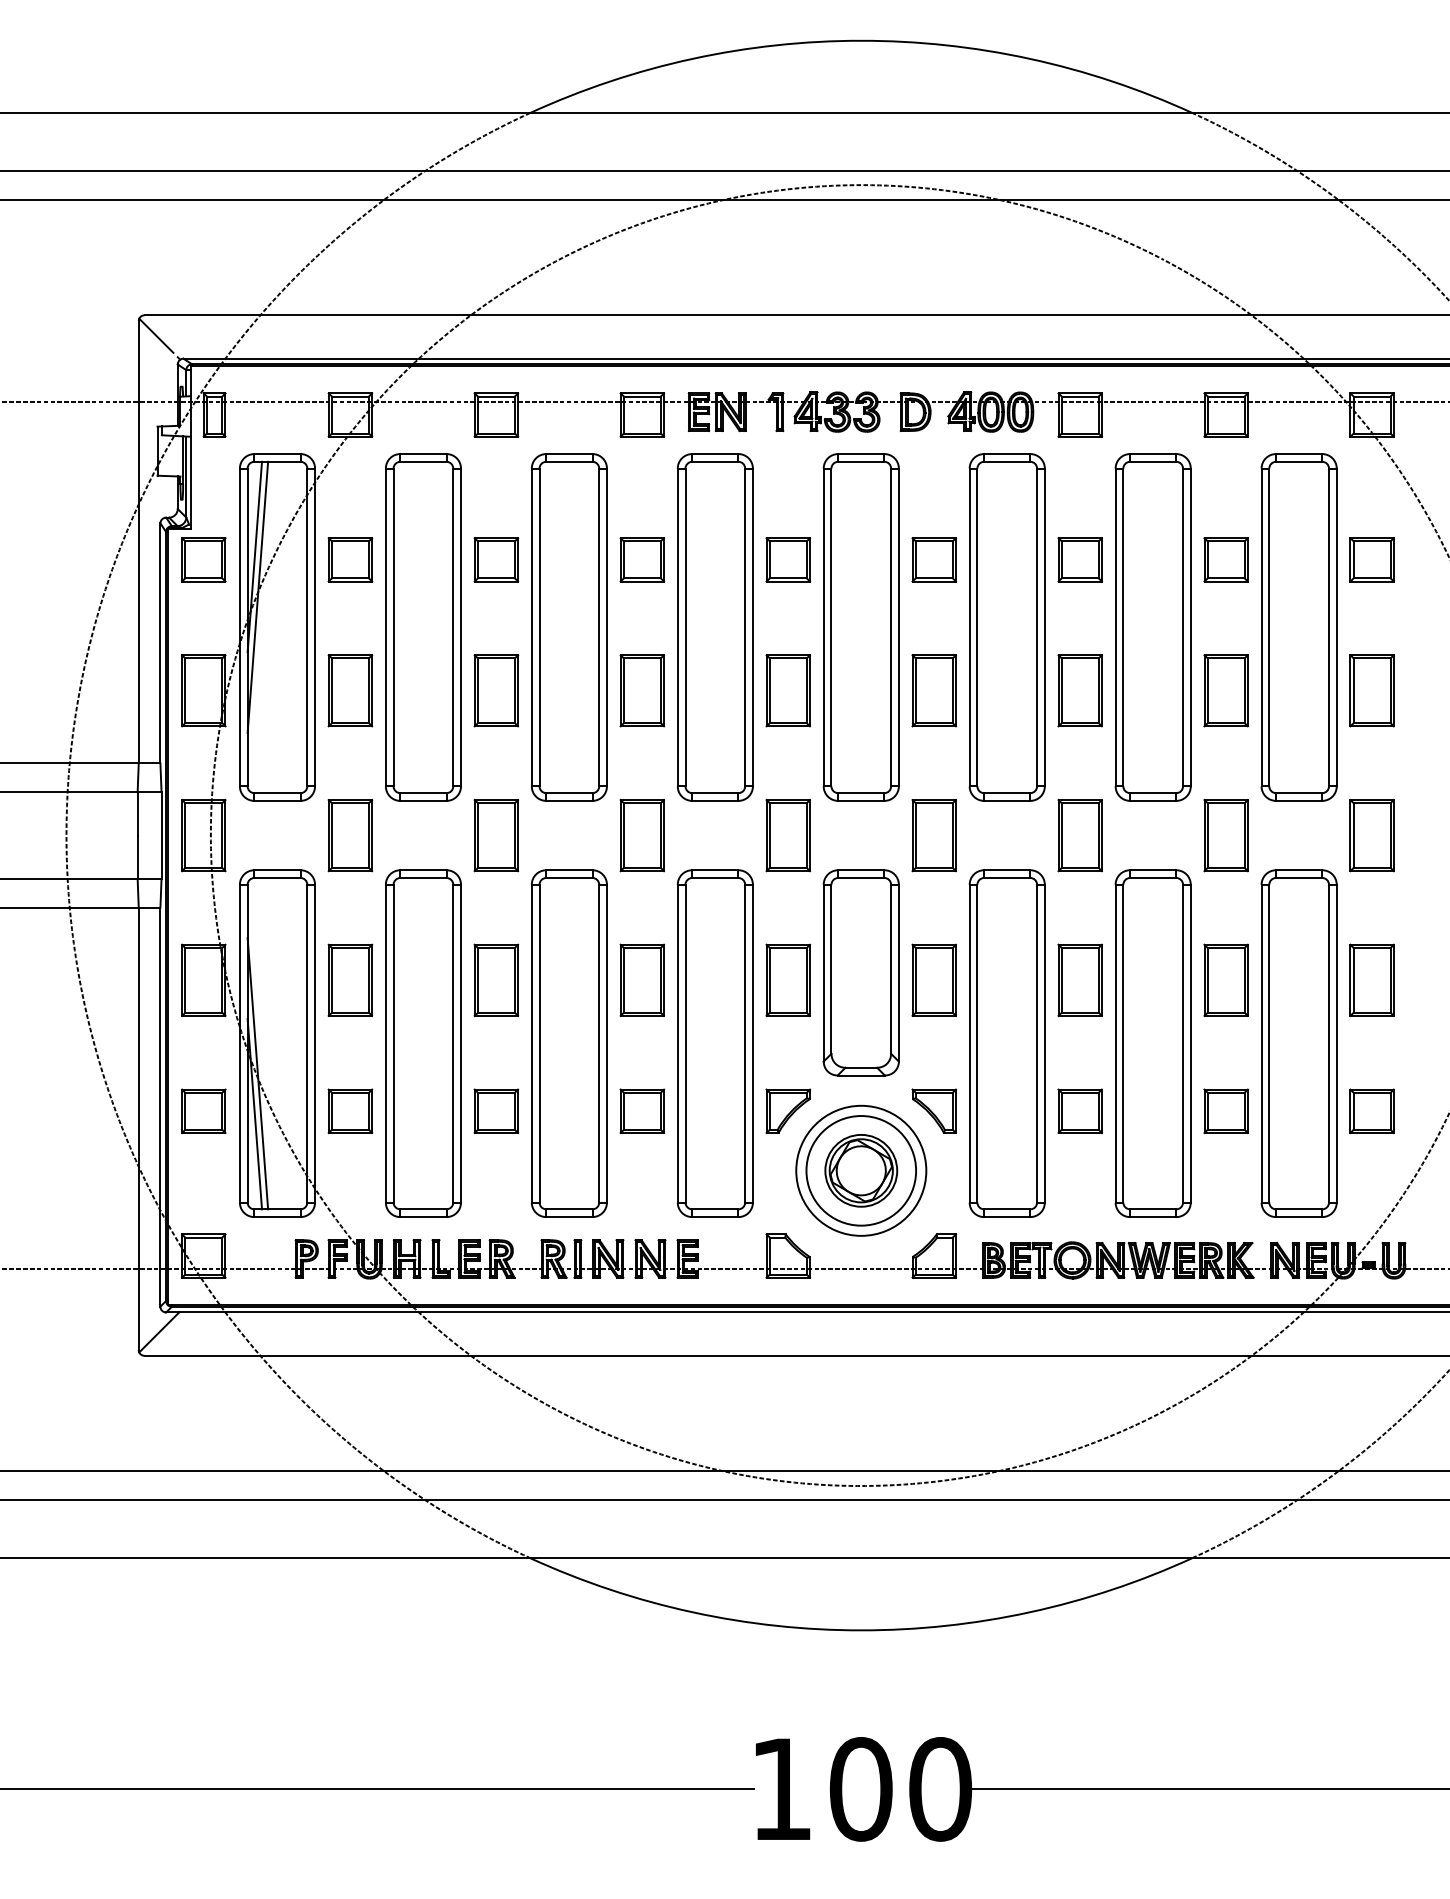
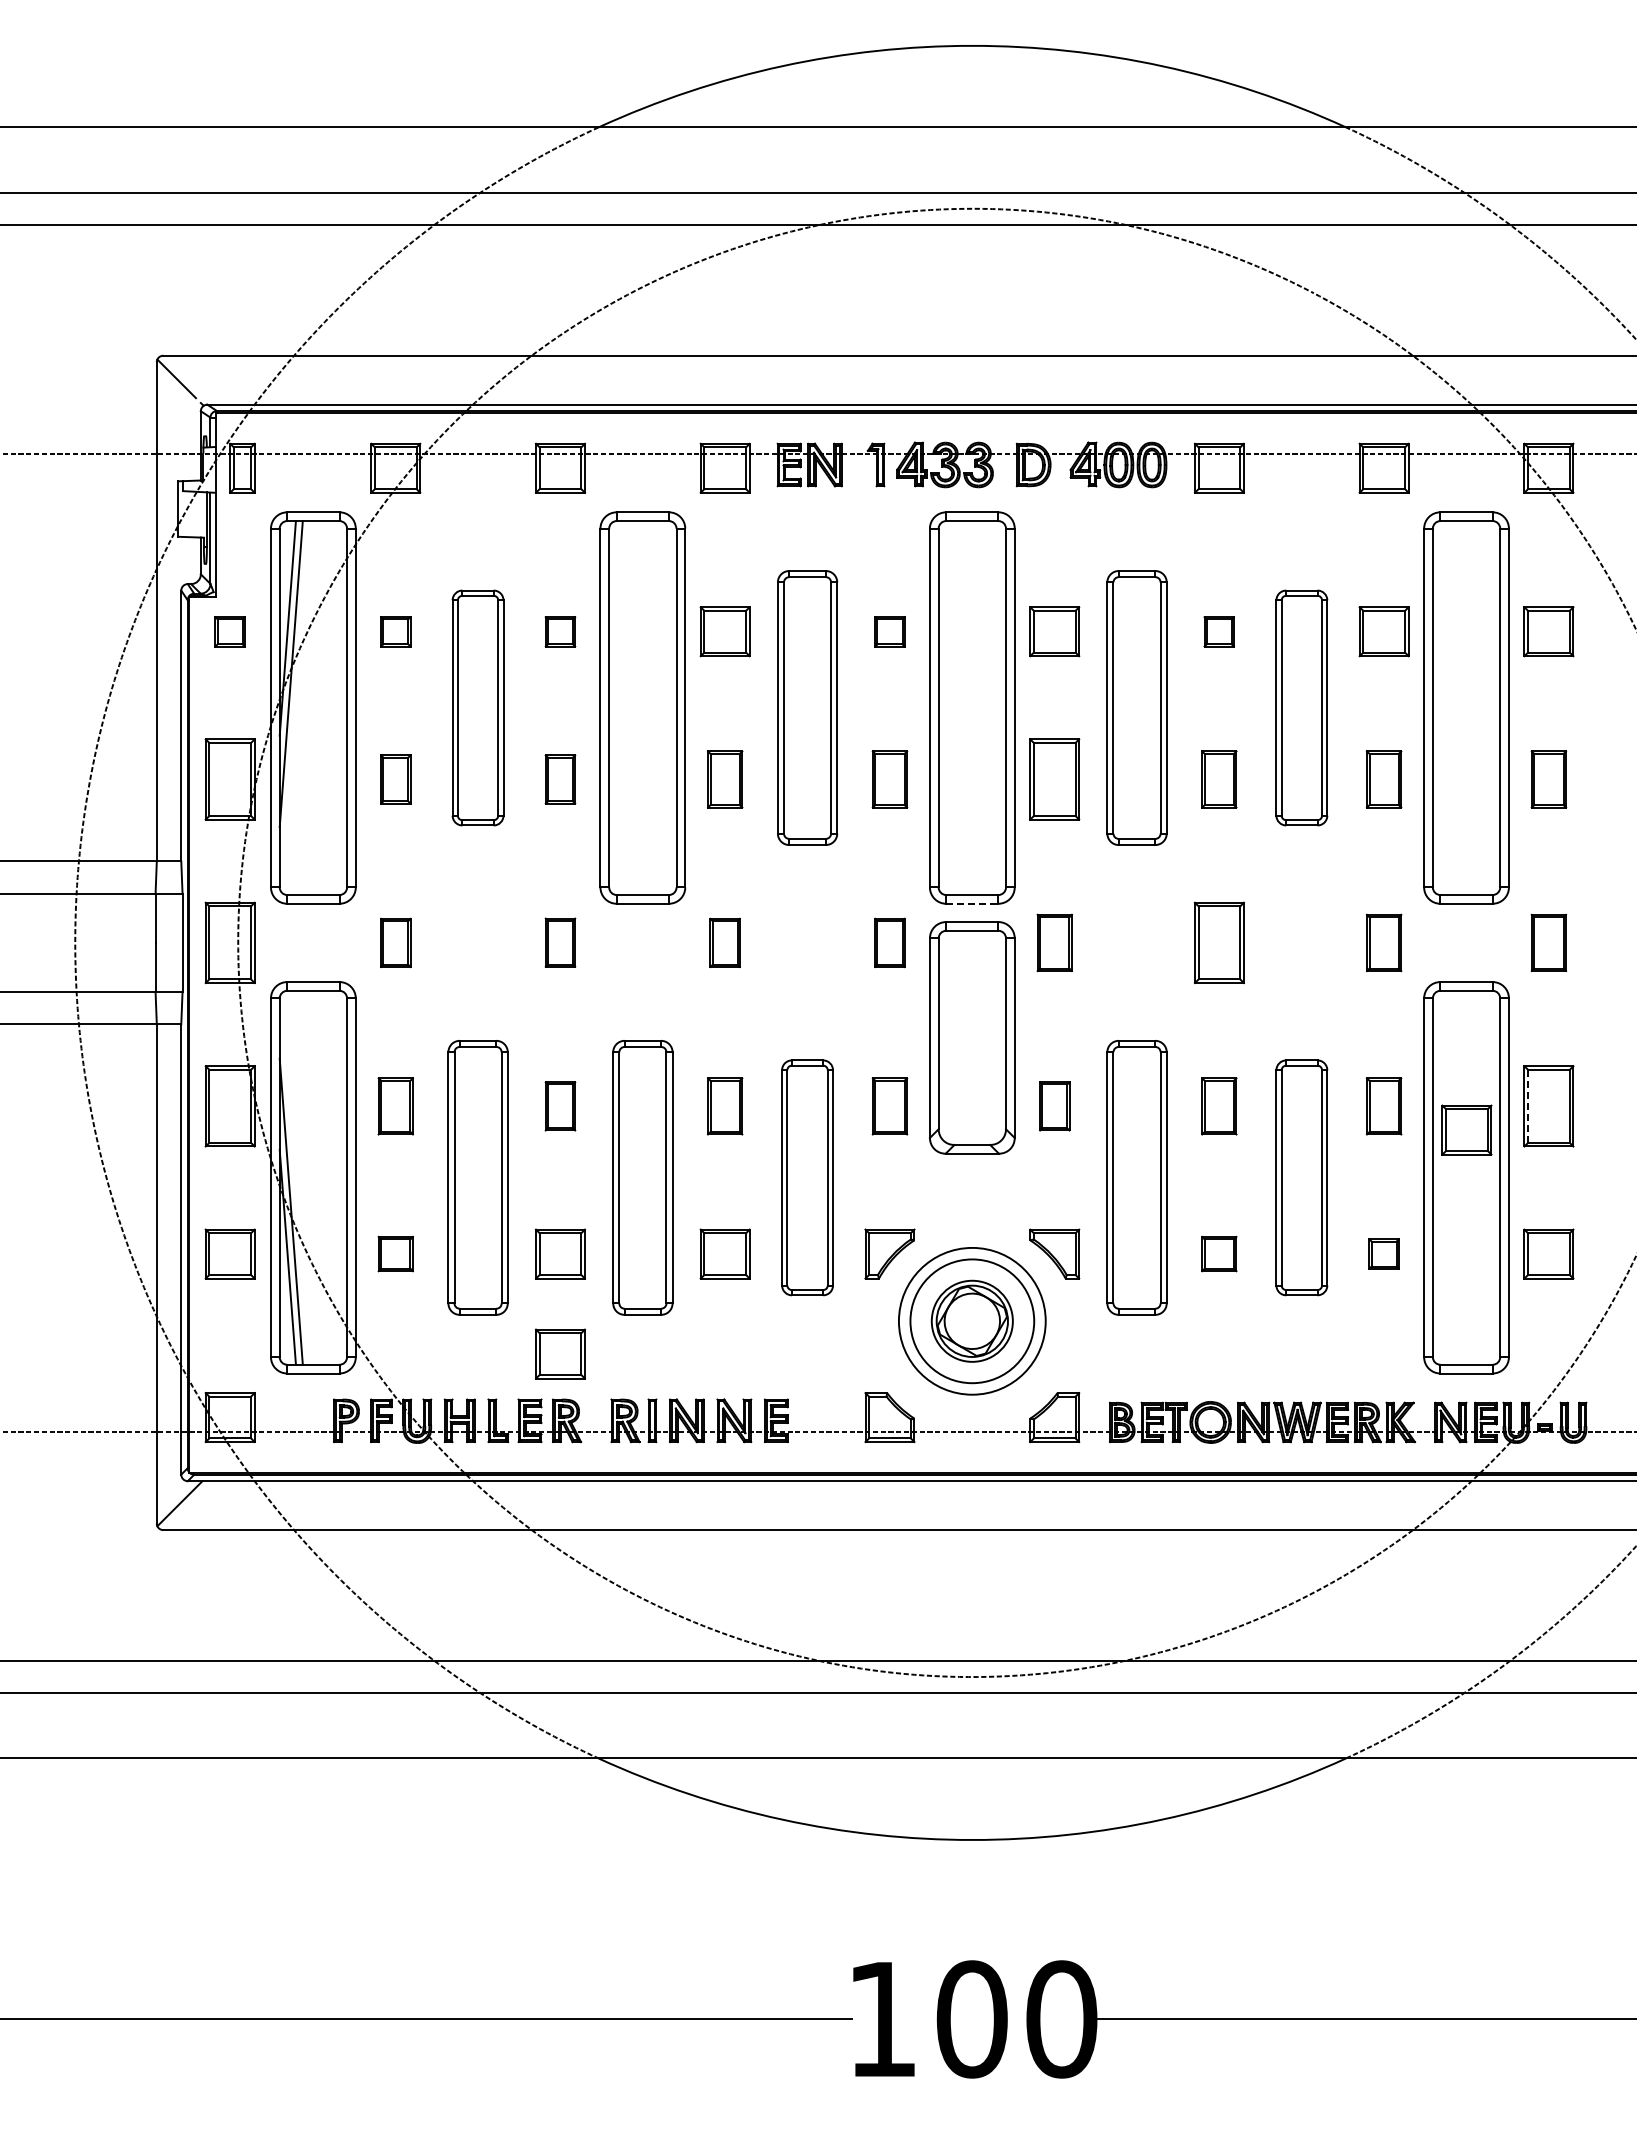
part: (203, 559) -> (229, 631), size x0.6
part: (350, 559) -> (395, 631), size x0.6
part: (496, 559) -> (560, 631), size x0.6
part: (787, 559) -> (889, 631), size x0.6
part: (1079, 559) -> (1218, 631), size x0.6
part: (422, 626) -> (477, 707), size x0.6
part: (715, 626) -> (807, 707), size x0.7
part: (1006, 626) -> (1136, 707), size x0.7
part: (1152, 626) -> (1301, 707), size x0.6
part: (350, 690) -> (395, 779), size x0.6
part: (496, 690) -> (560, 779), size x0.6
part: (641, 690) -> (724, 779), size x0.7
part: (787, 690) -> (889, 779), size x0.7
part: (1079, 690) -> (1218, 779), size x0.7
part: (1225, 690) -> (1383, 779), size x0.7
part: (1371, 690) -> (1548, 779), size x0.7
line: (861, 800) -> (972, 903), solid -> dashed
part: (350, 835) -> (395, 942), size x0.6
part: (496, 835) -> (560, 942), size x0.6
part: (641, 835) -> (724, 942), size x0.6
part: (787, 835) -> (889, 942), size x0.6
part: (934, 835) -> (1054, 942), size x0.7
part: (1225, 835) -> (1383, 942), size x0.7
part: (1371, 835) -> (1548, 942), size x0.7
part: (861, 972) -> (972, 1037), moved
part: (350, 980) -> (395, 1106), size x0.7
part: (496, 980) -> (560, 1106), size x0.6
part: (641, 980) -> (724, 1106), size x0.7
part: (787, 980) -> (889, 1106), size x0.7
part: (934, 980) -> (1054, 1106), size x0.6
part: (1079, 980) -> (1218, 1106), size x0.7
part: (1225, 980) -> (1383, 1106), size x0.7
line: (1354, 980) -> (1528, 1106), solid -> dashed
part: (1299, 1000) -> (1466, 1129), added
part: (422, 1043) -> (477, 1177), size x0.7
part: (569, 1043) -> (642, 1177), size x0.7
part: (715, 1043) -> (807, 1177), size x0.6
part: (1006, 1043) -> (1136, 1177), size x0.7
part: (1152, 1043) -> (1301, 1177), size x0.6
part: (350, 1110) -> (395, 1253), size x0.7
part: (1079, 1110) -> (1218, 1253), size x0.7
part: (1225, 1110) -> (1383, 1253), size x0.6
part: (496, 1199) -> (560, 1353), added

